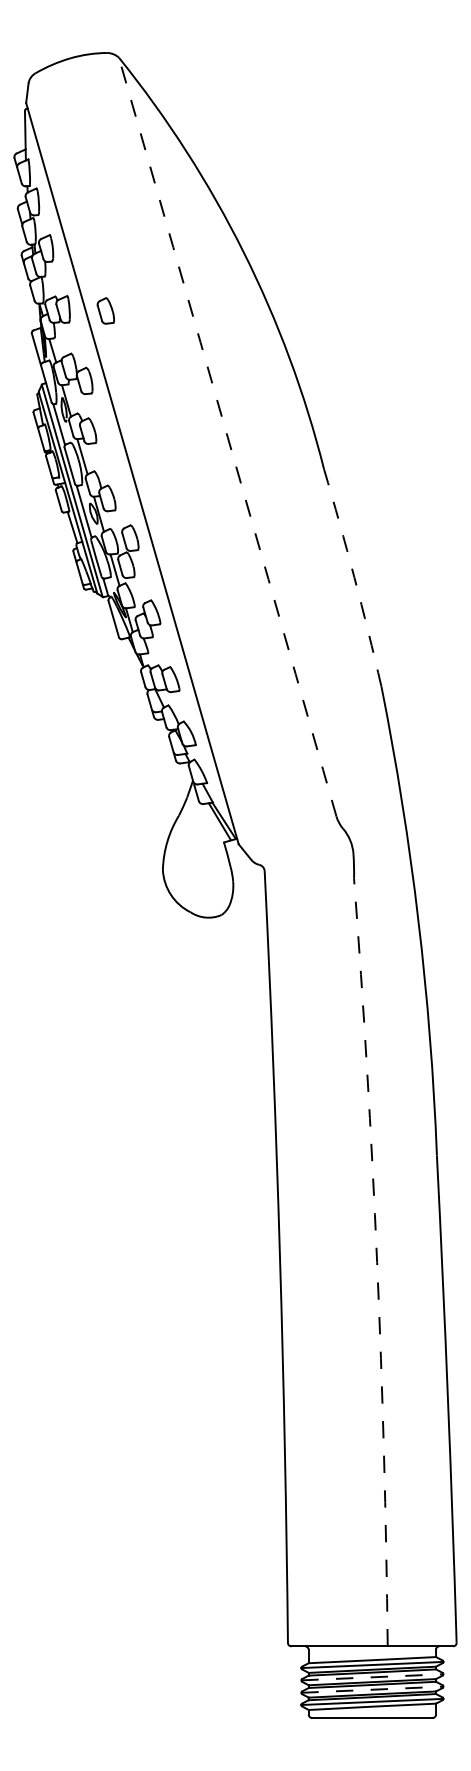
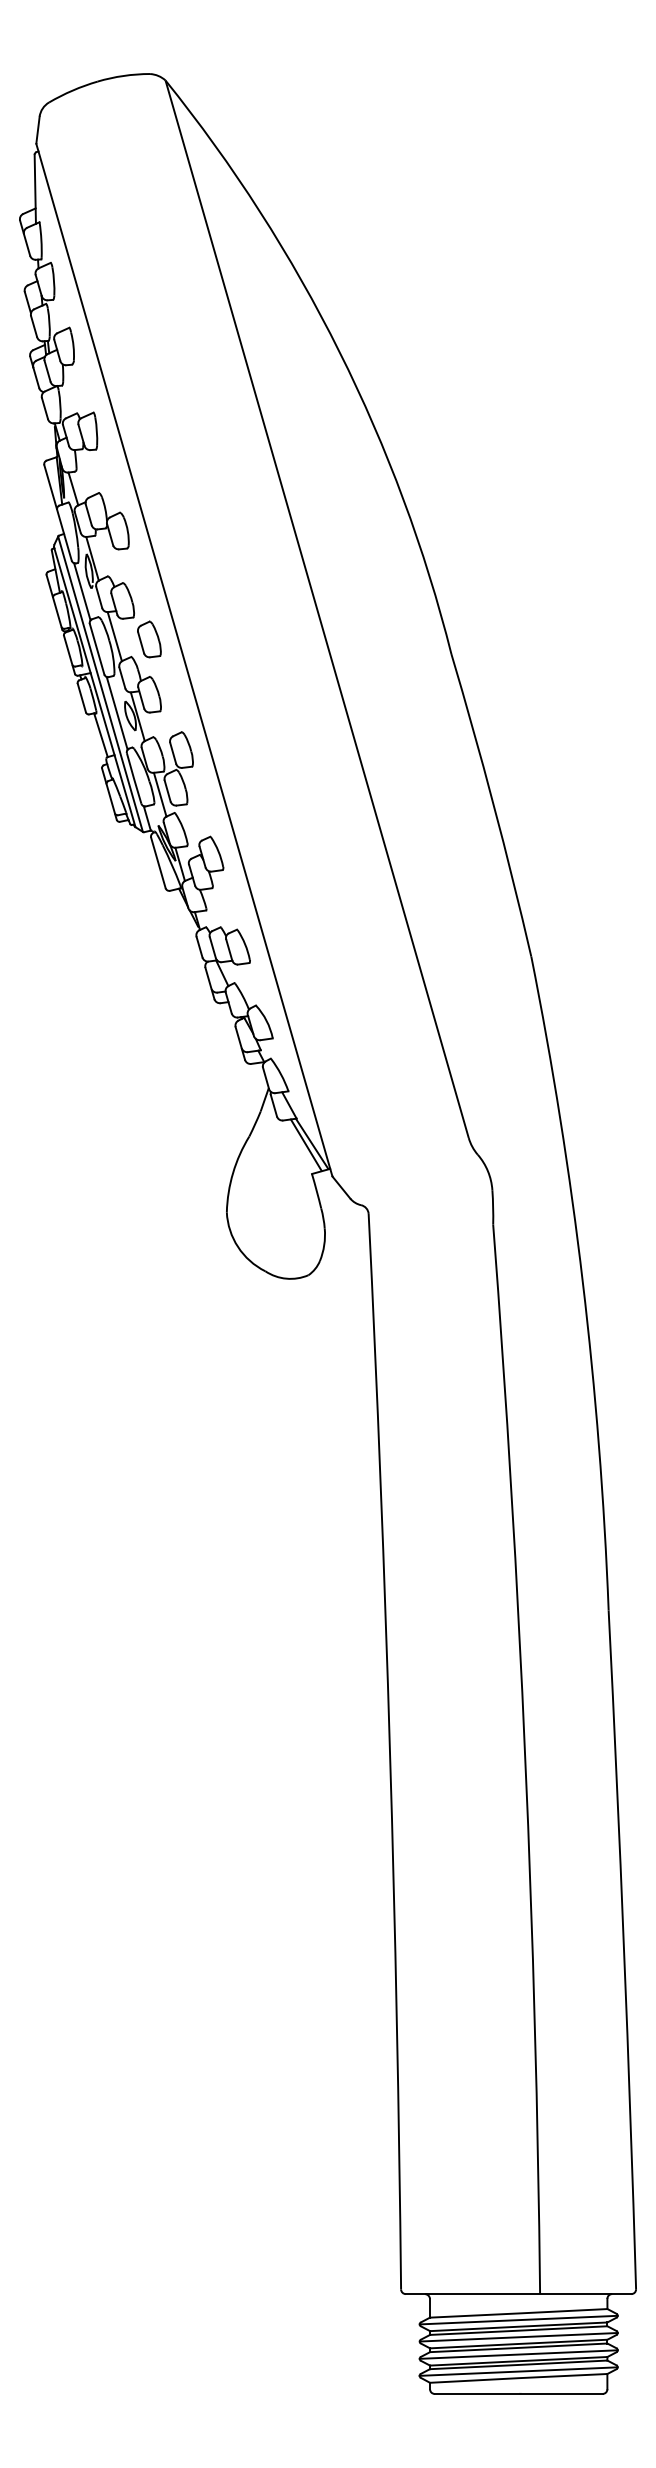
part: (105, 310) -> (149, 639), moved
arc: (227, 437) -> (317, 609), dashed -> solid
arc: (354, 577) -> (493, 804), dashed -> solid
arc: (377, 1261) -> (525, 1758), dashed -> solid
line: (372, 1677) -> (519, 2337), dashed -> solid
line: (372, 1689) -> (519, 2354), dashed -> solid

